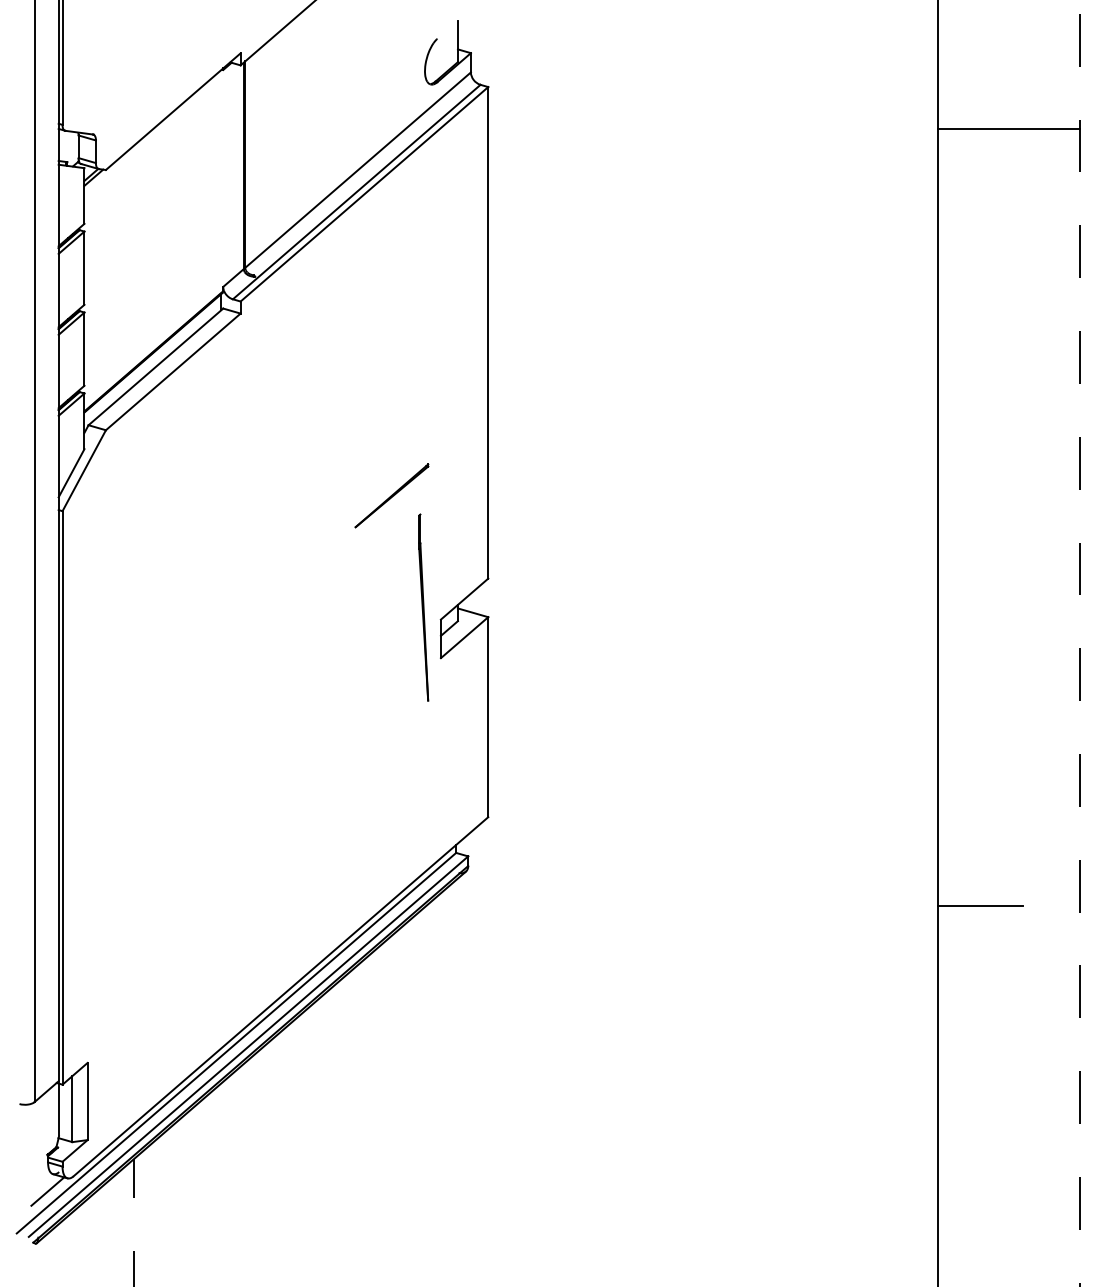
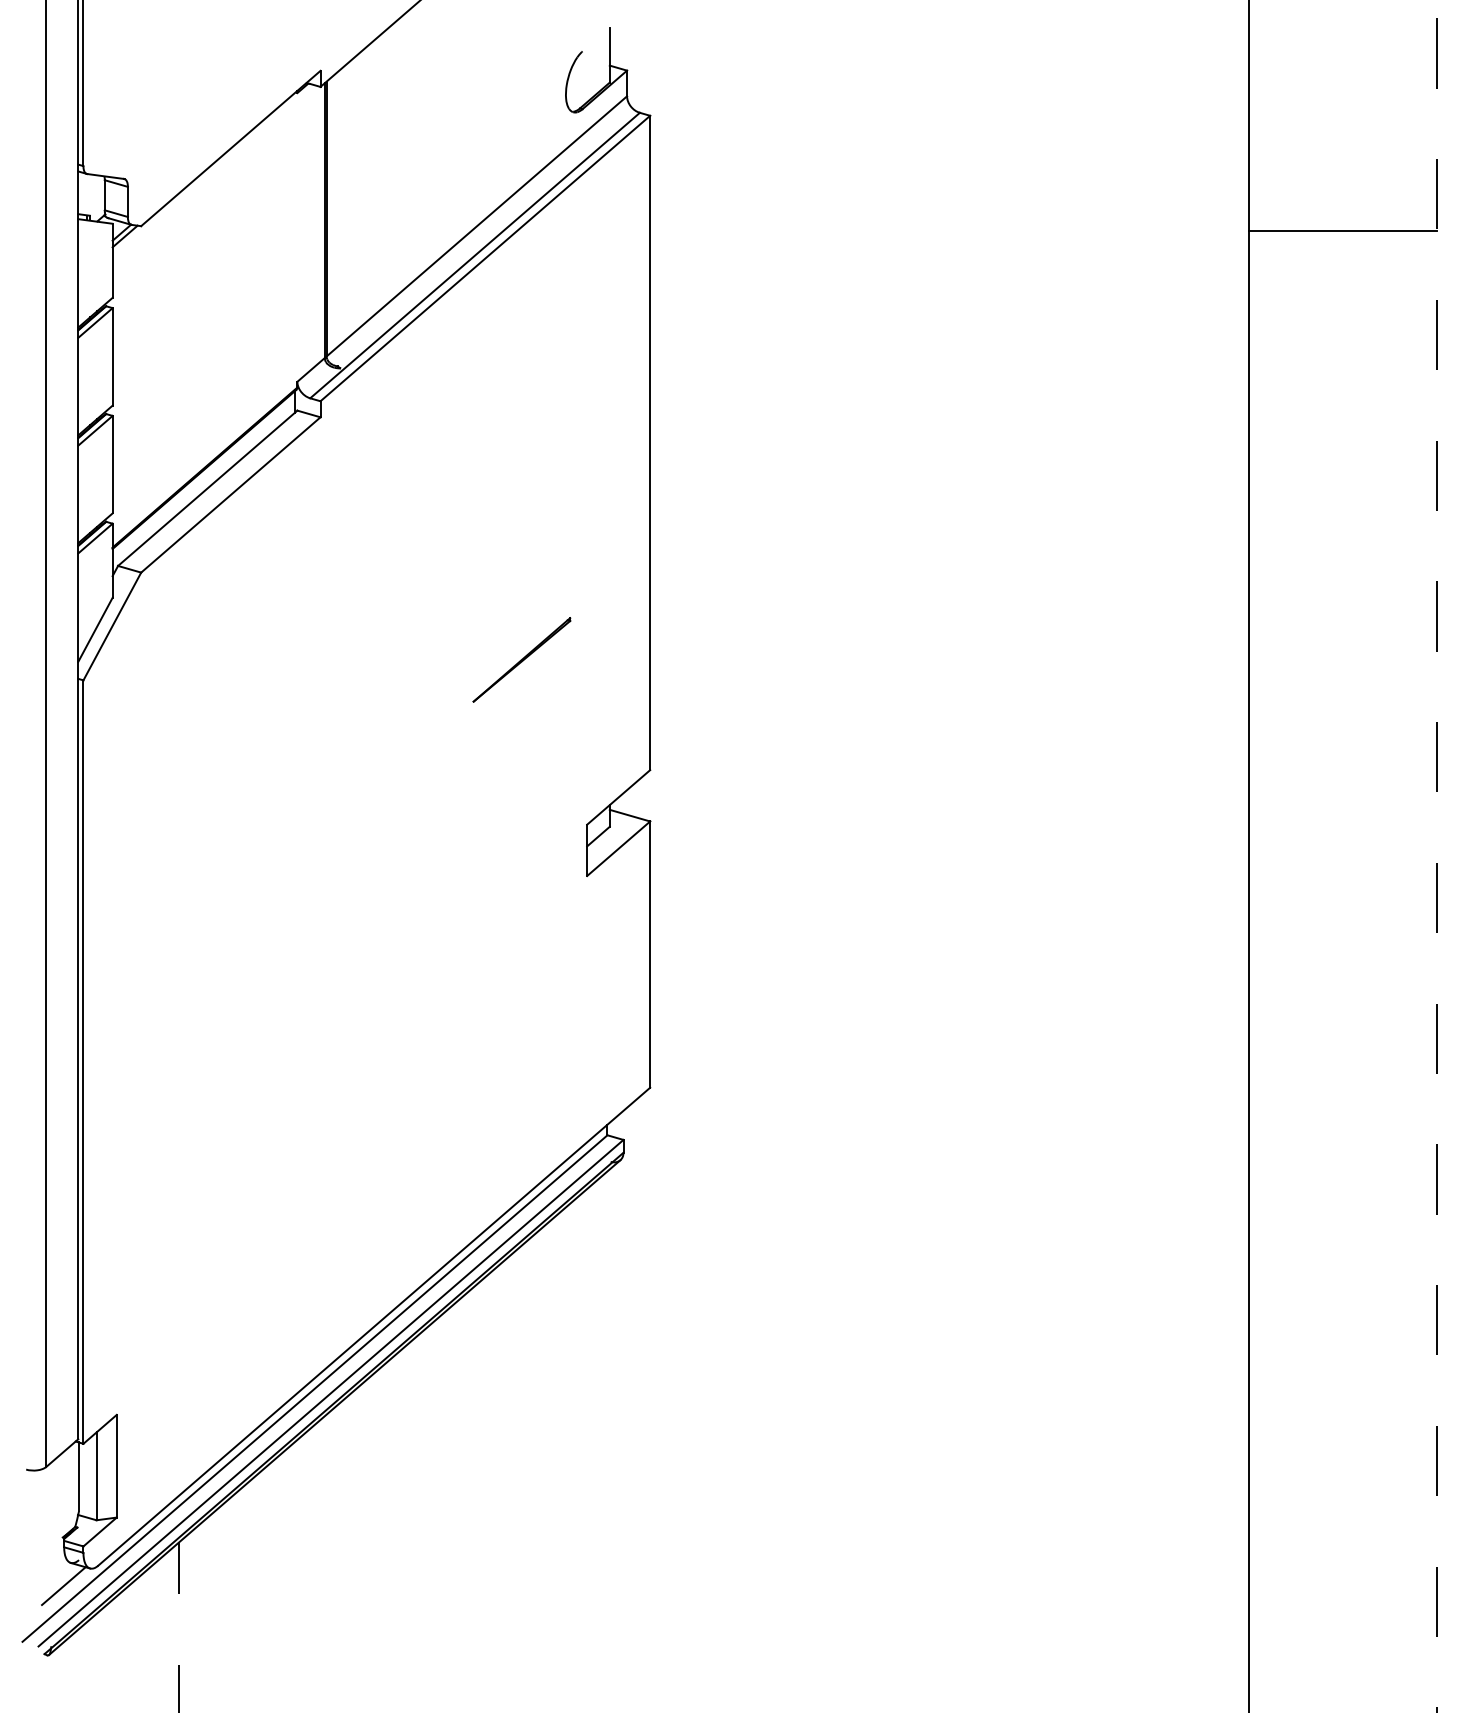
line: (1009, 128) -> (1343, 231), moved
part: (423, 607) -> (564, 808), removed
line: (980, 906) -> (1305, 1206), removed

